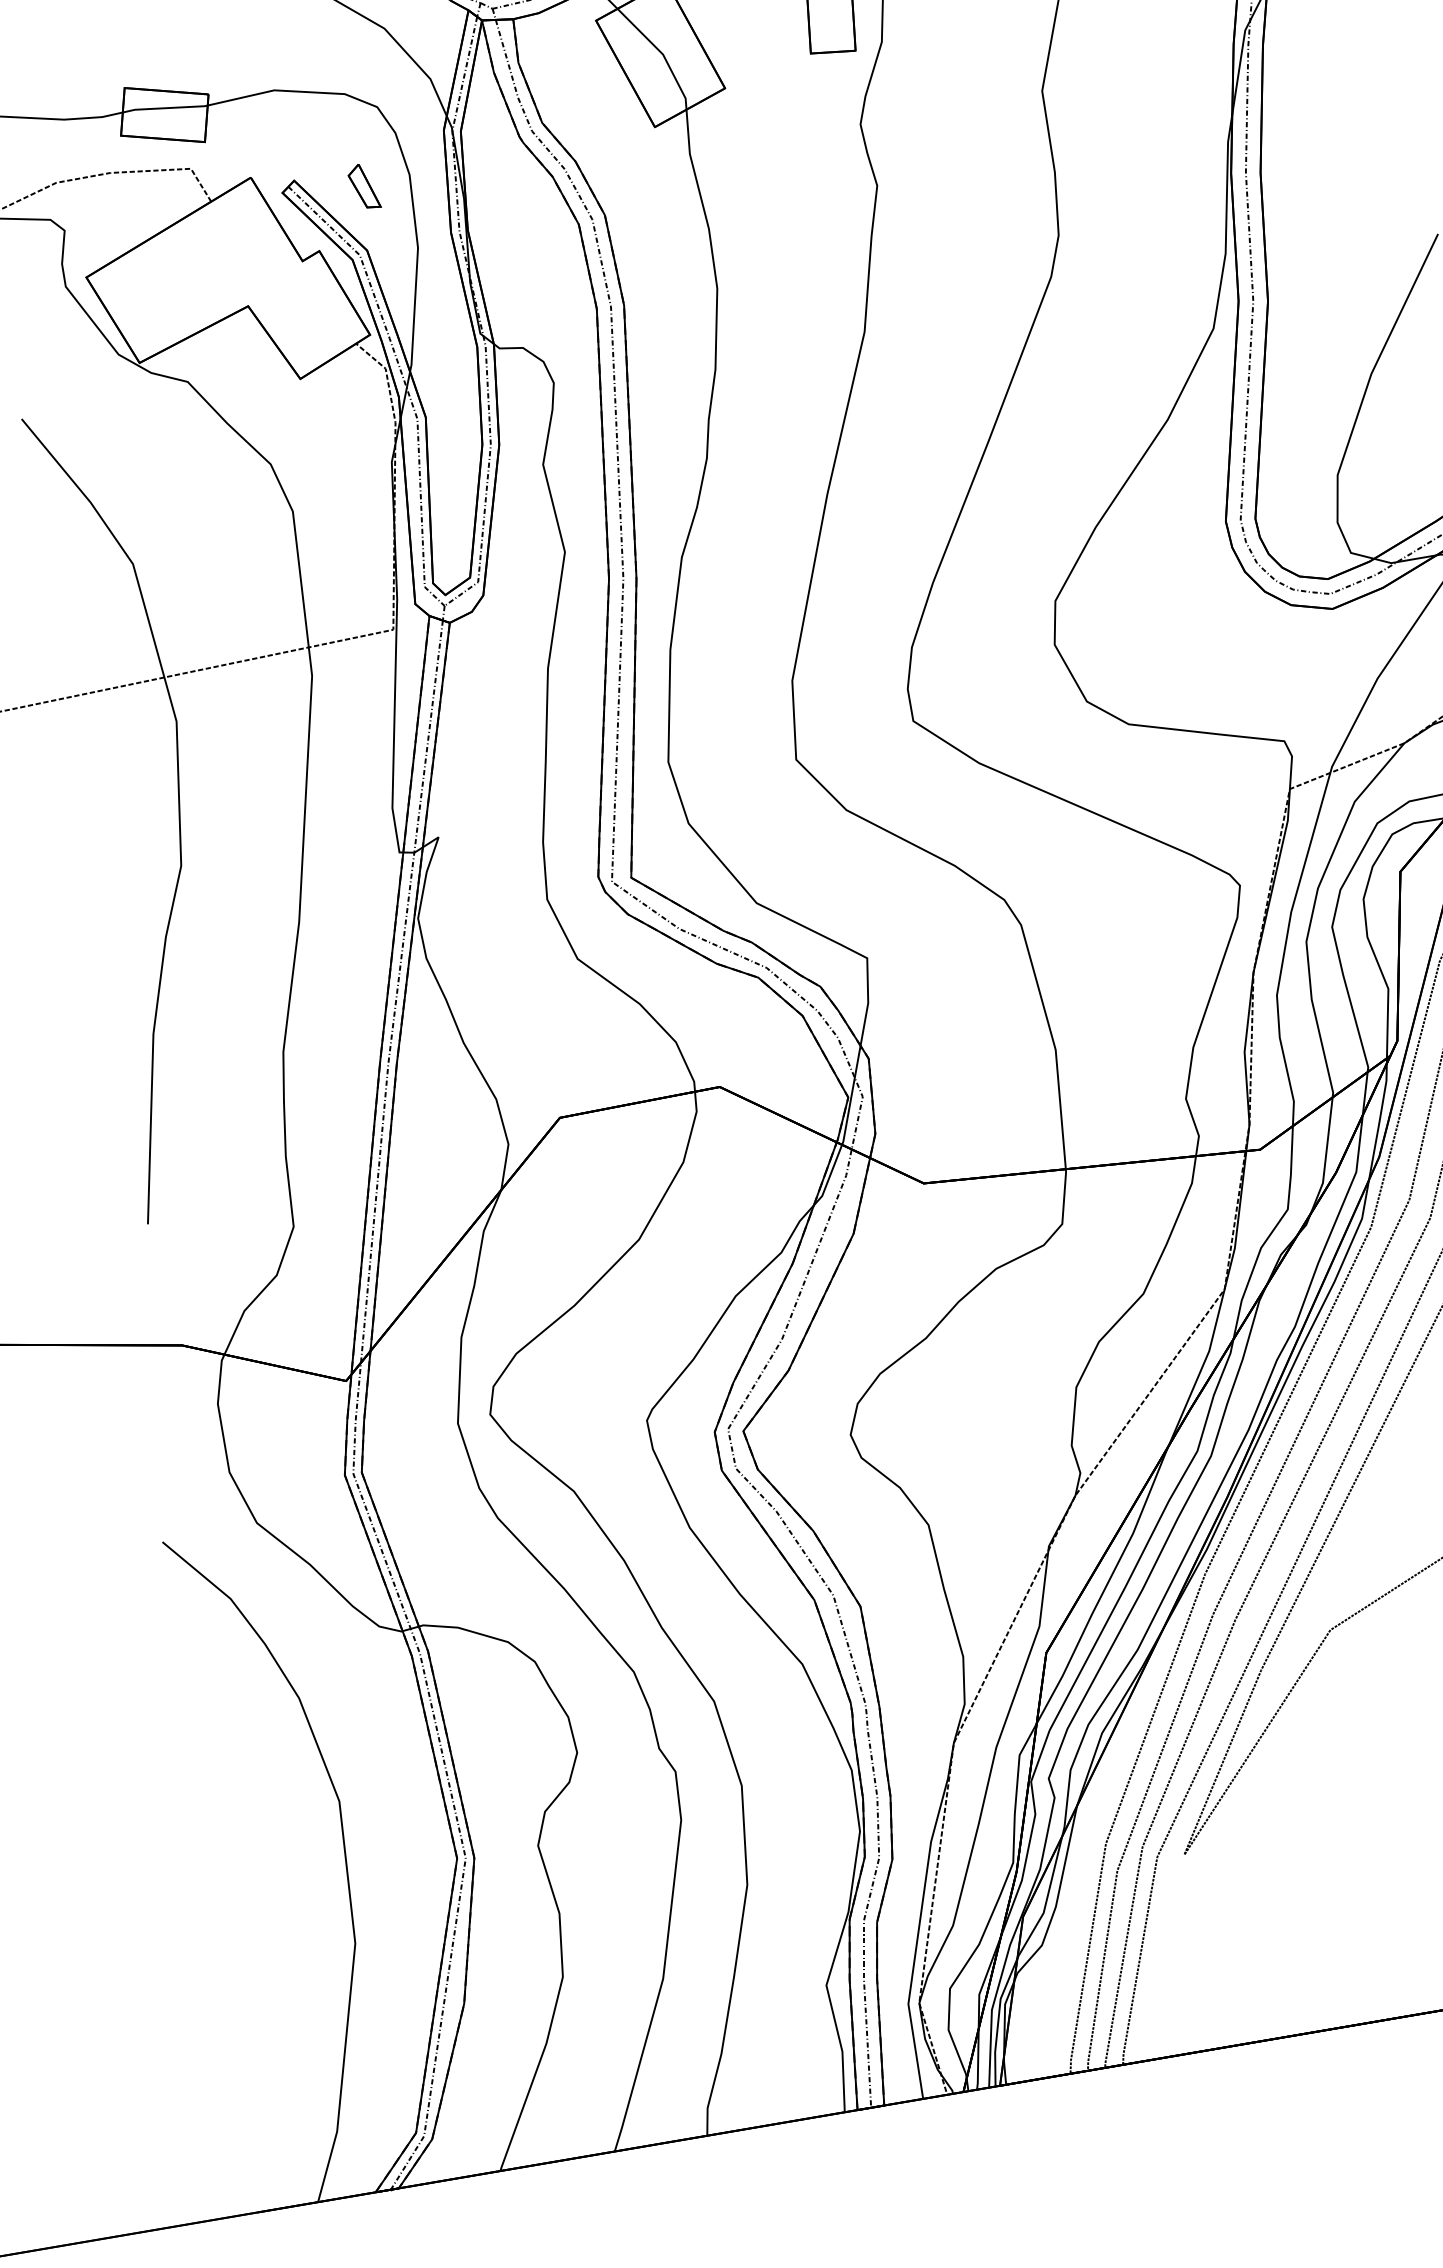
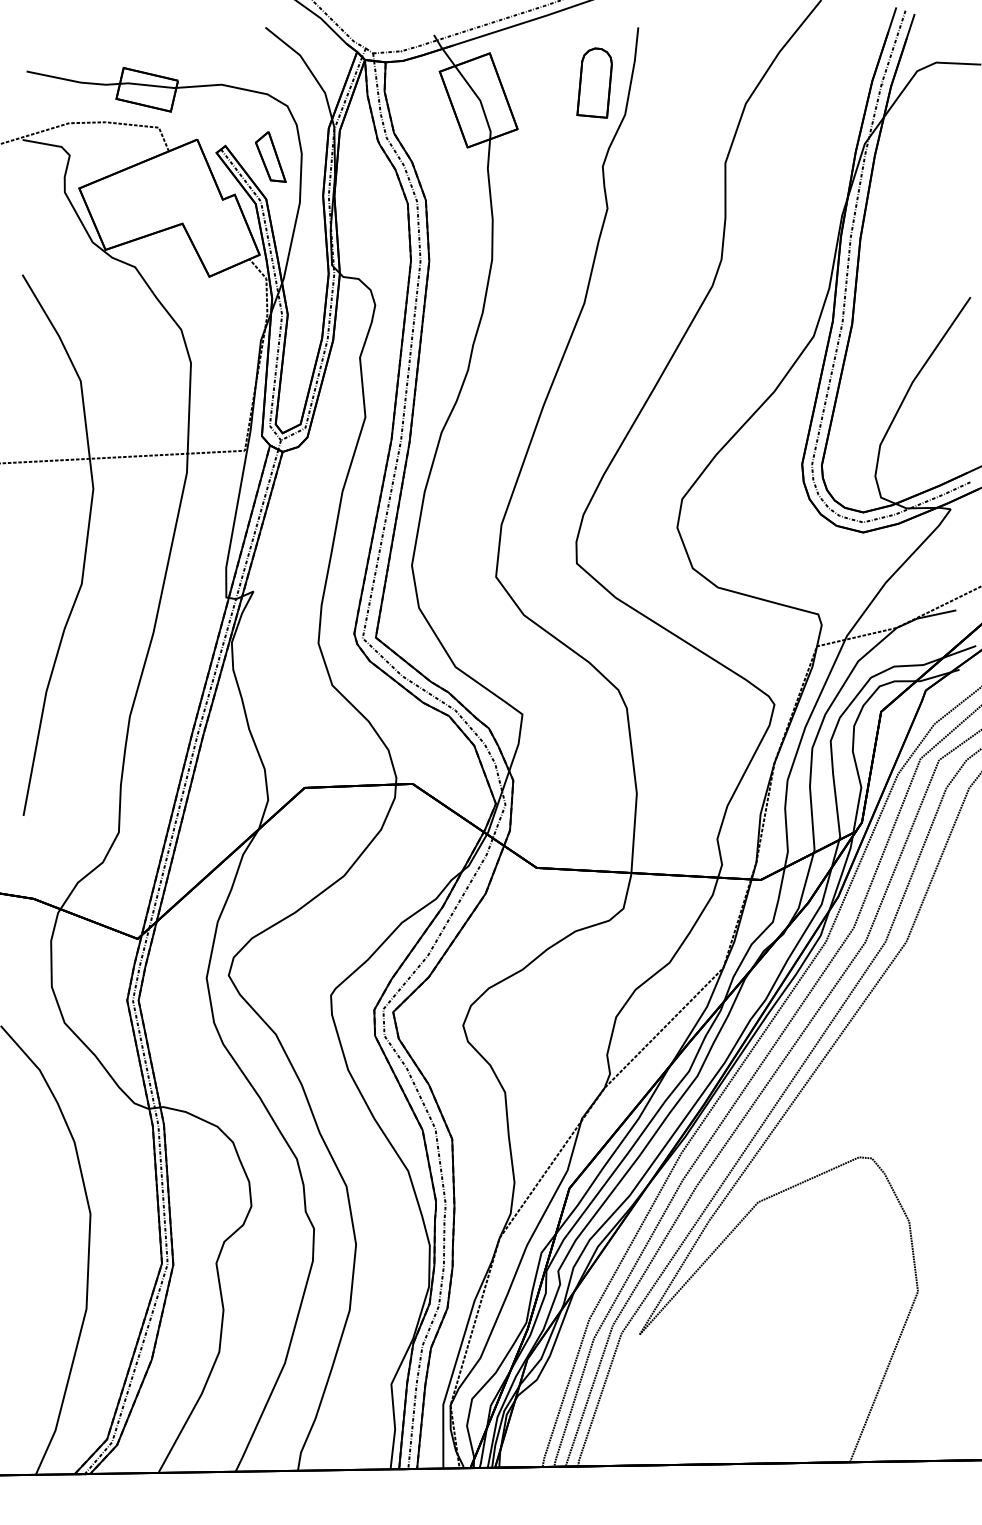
part: (363, 185) -> (270, 156), size x1.67

